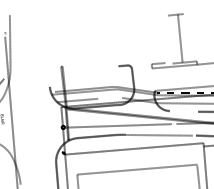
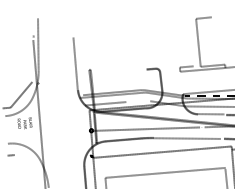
line: (180, 38) -> (198, 42), moved
line: (47, 60) -> (75, 63), added
line: (183, 111) -> (211, 114), added

